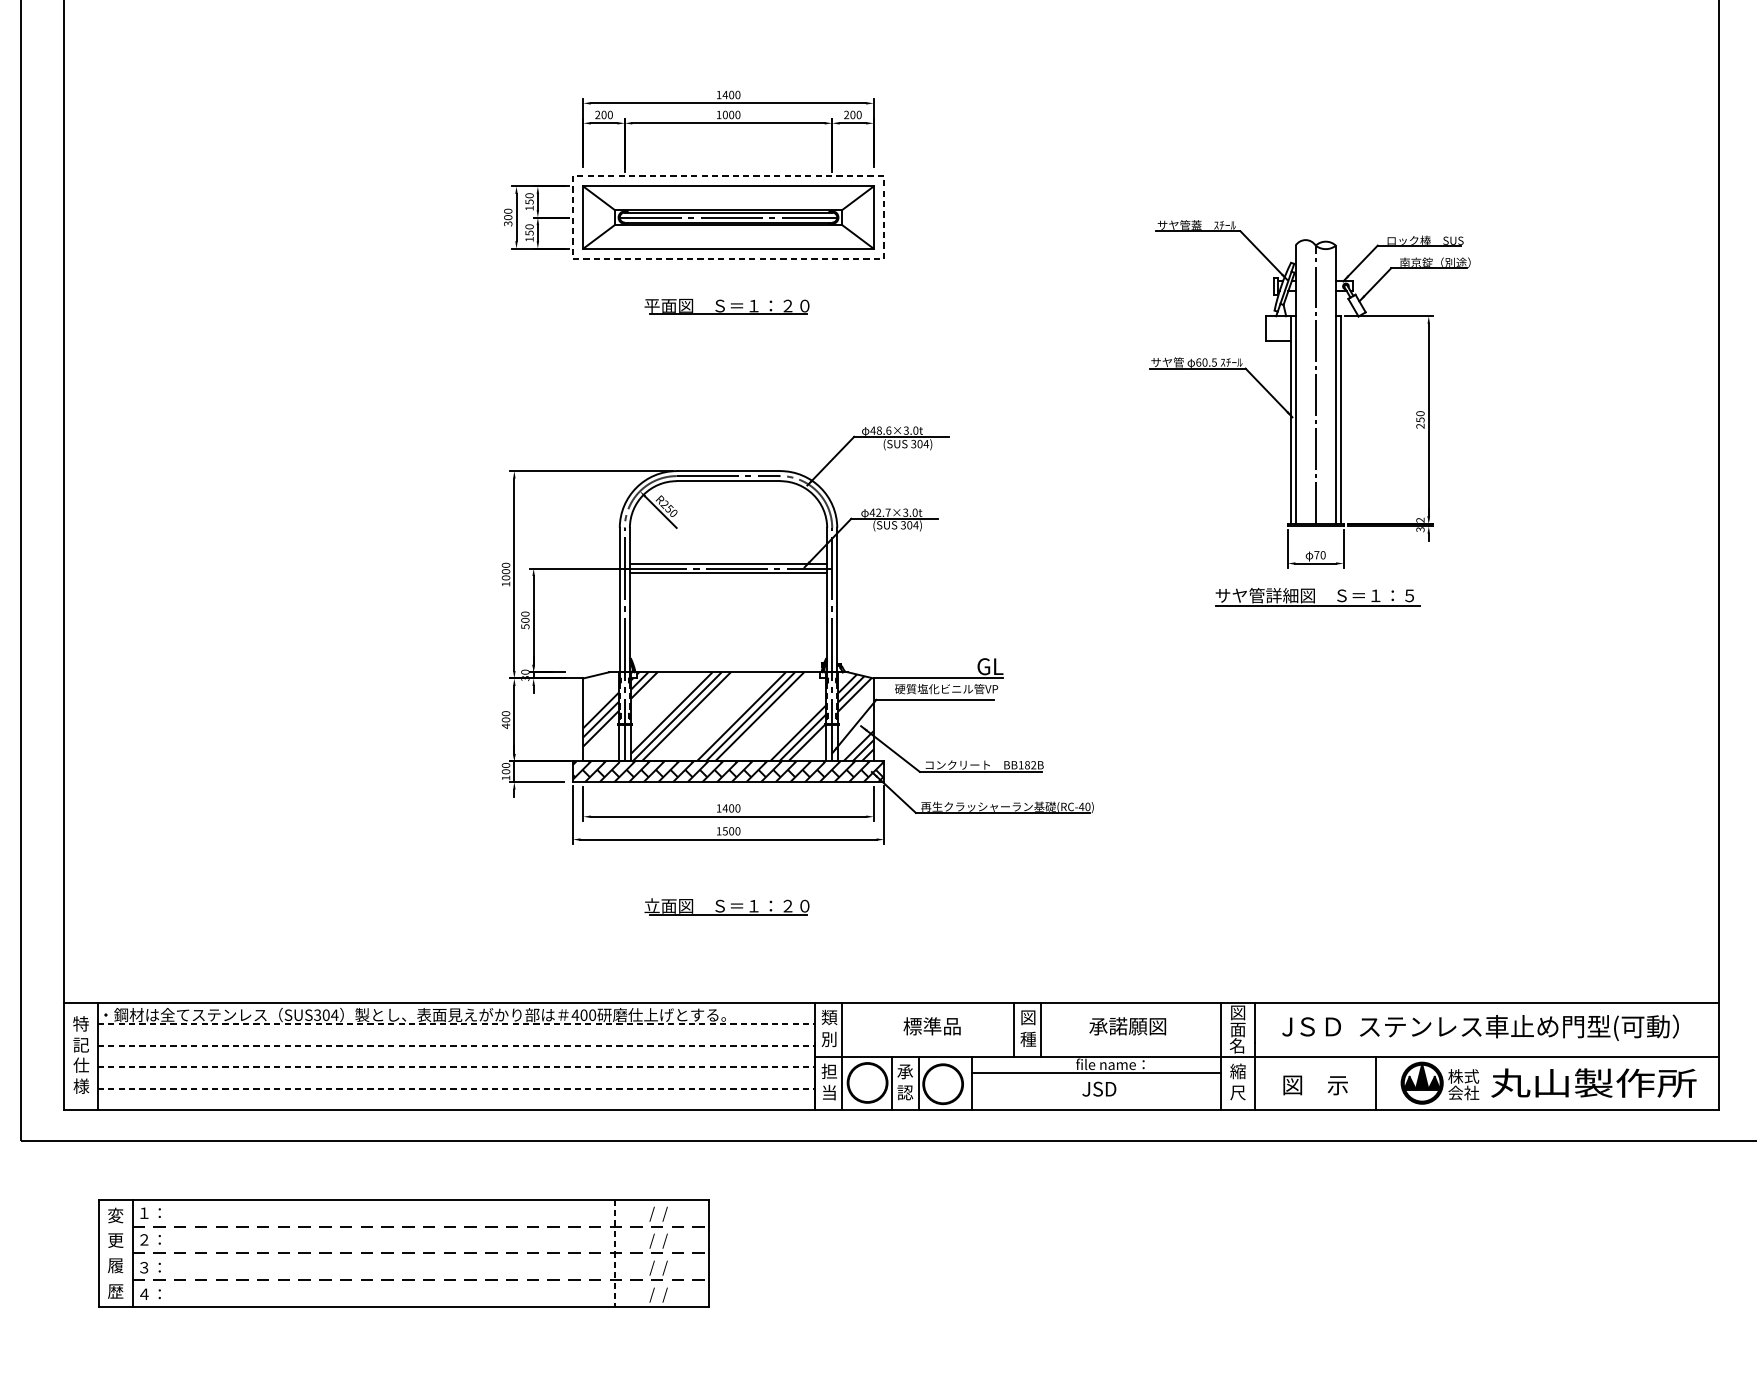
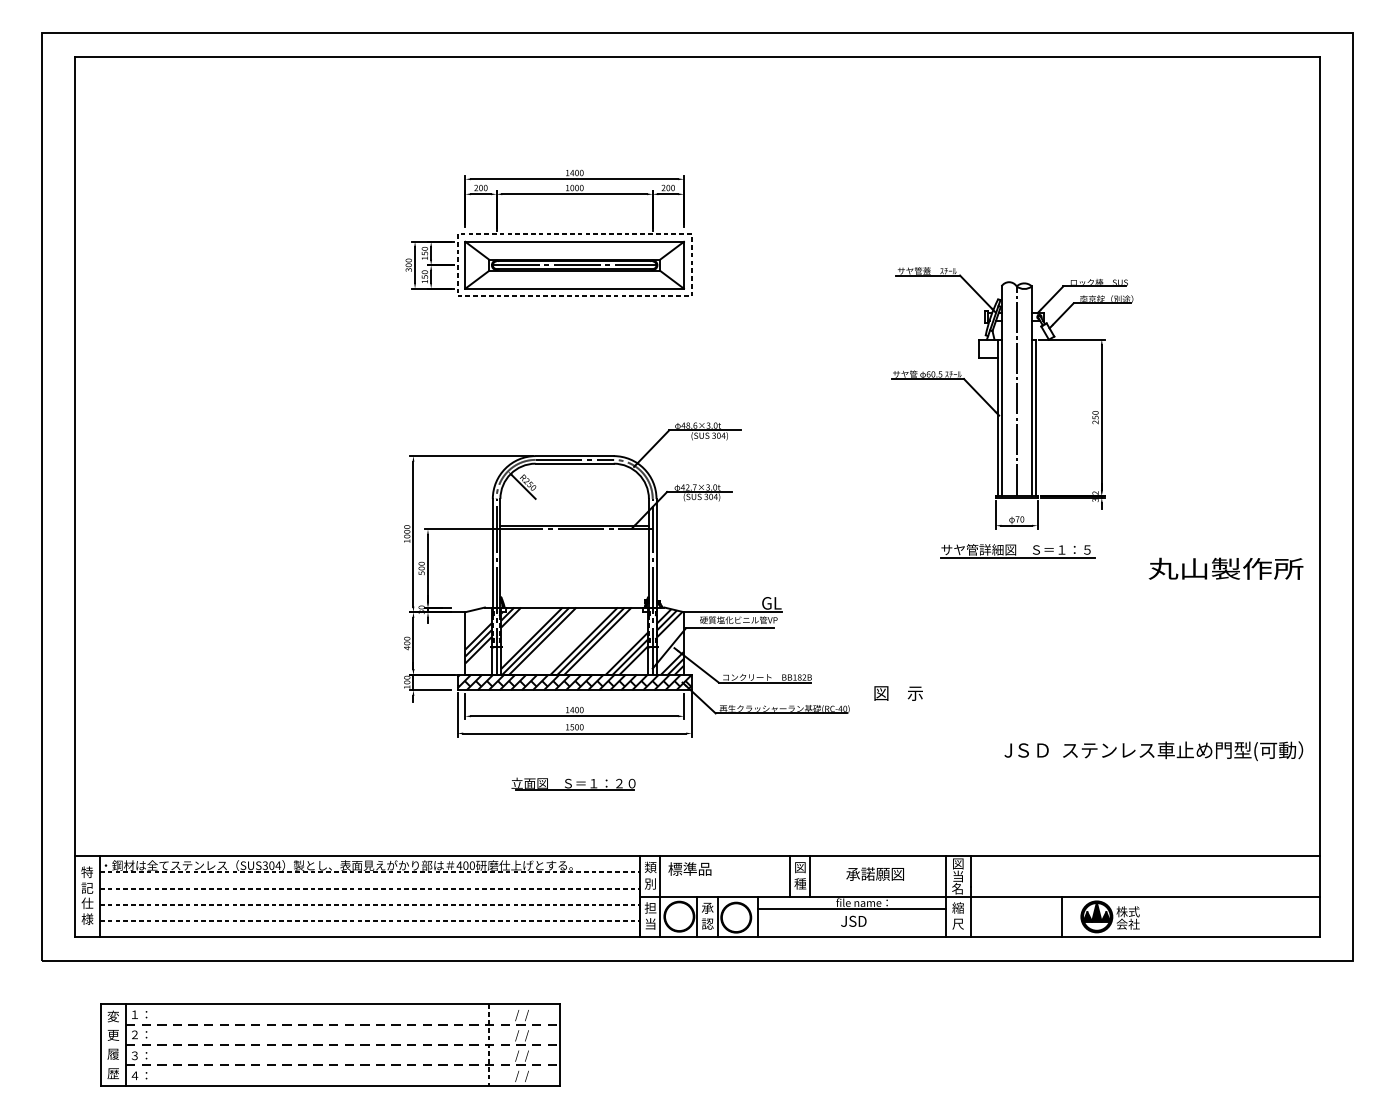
part: (726, 306) -> (573, 332), removed
line: (728, 572) -> (574, 532), removed
text: (931, 1025) -> (689, 868), moved
text: (1480, 1028) -> (1153, 751), moved
text: (1237, 1029) -> (957, 876), 面 -> 当
text: (1593, 1082) -> (1225, 568), moved
text: (1315, 1085) -> (898, 693), moved

